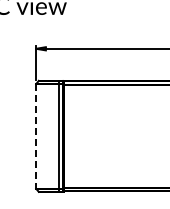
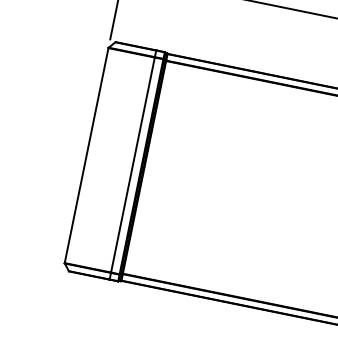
line: (36, 136) -> (87, 155), dashed -> solid

